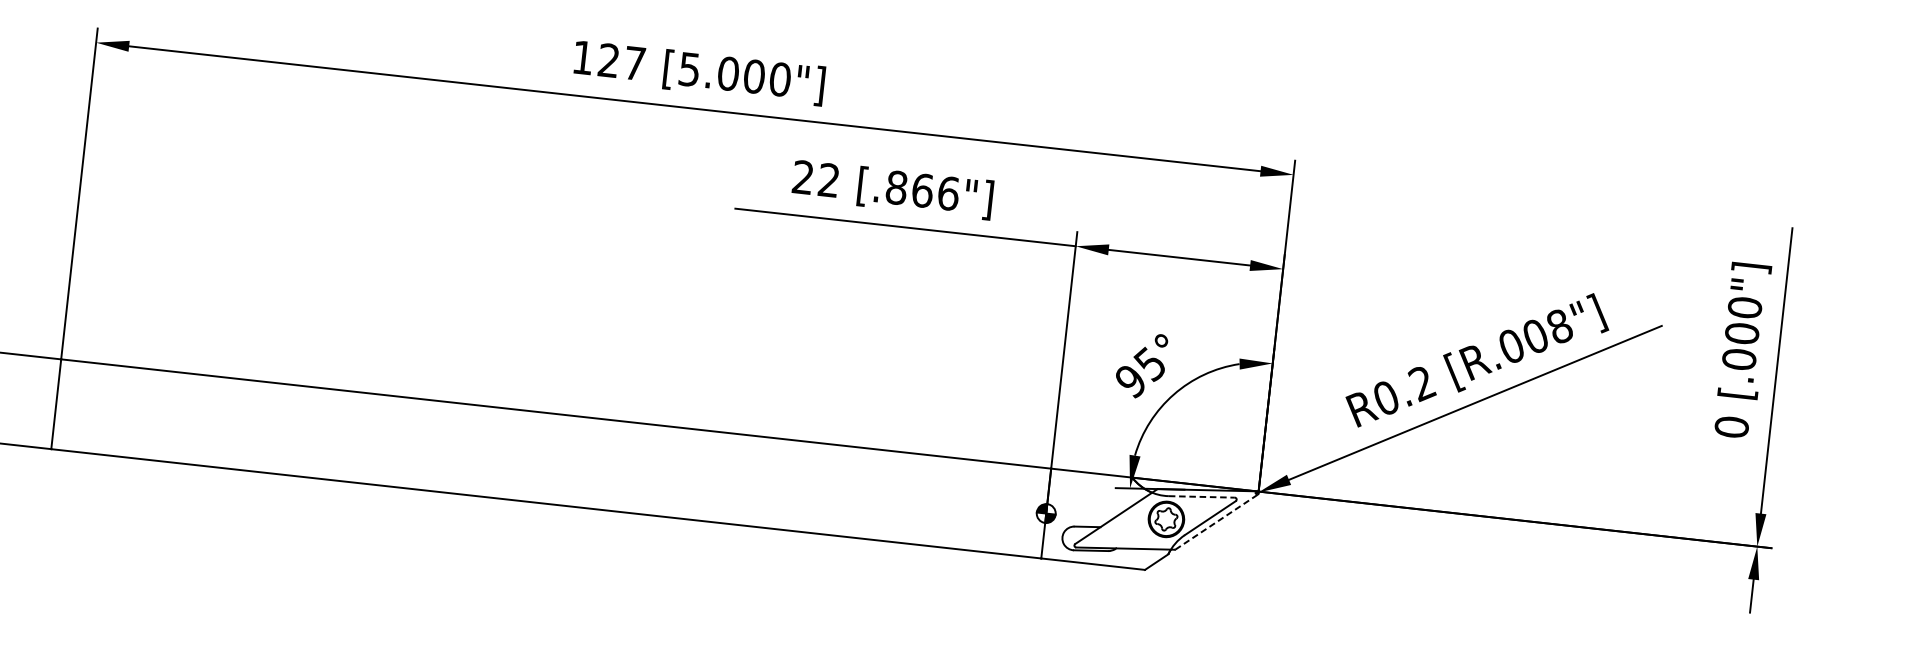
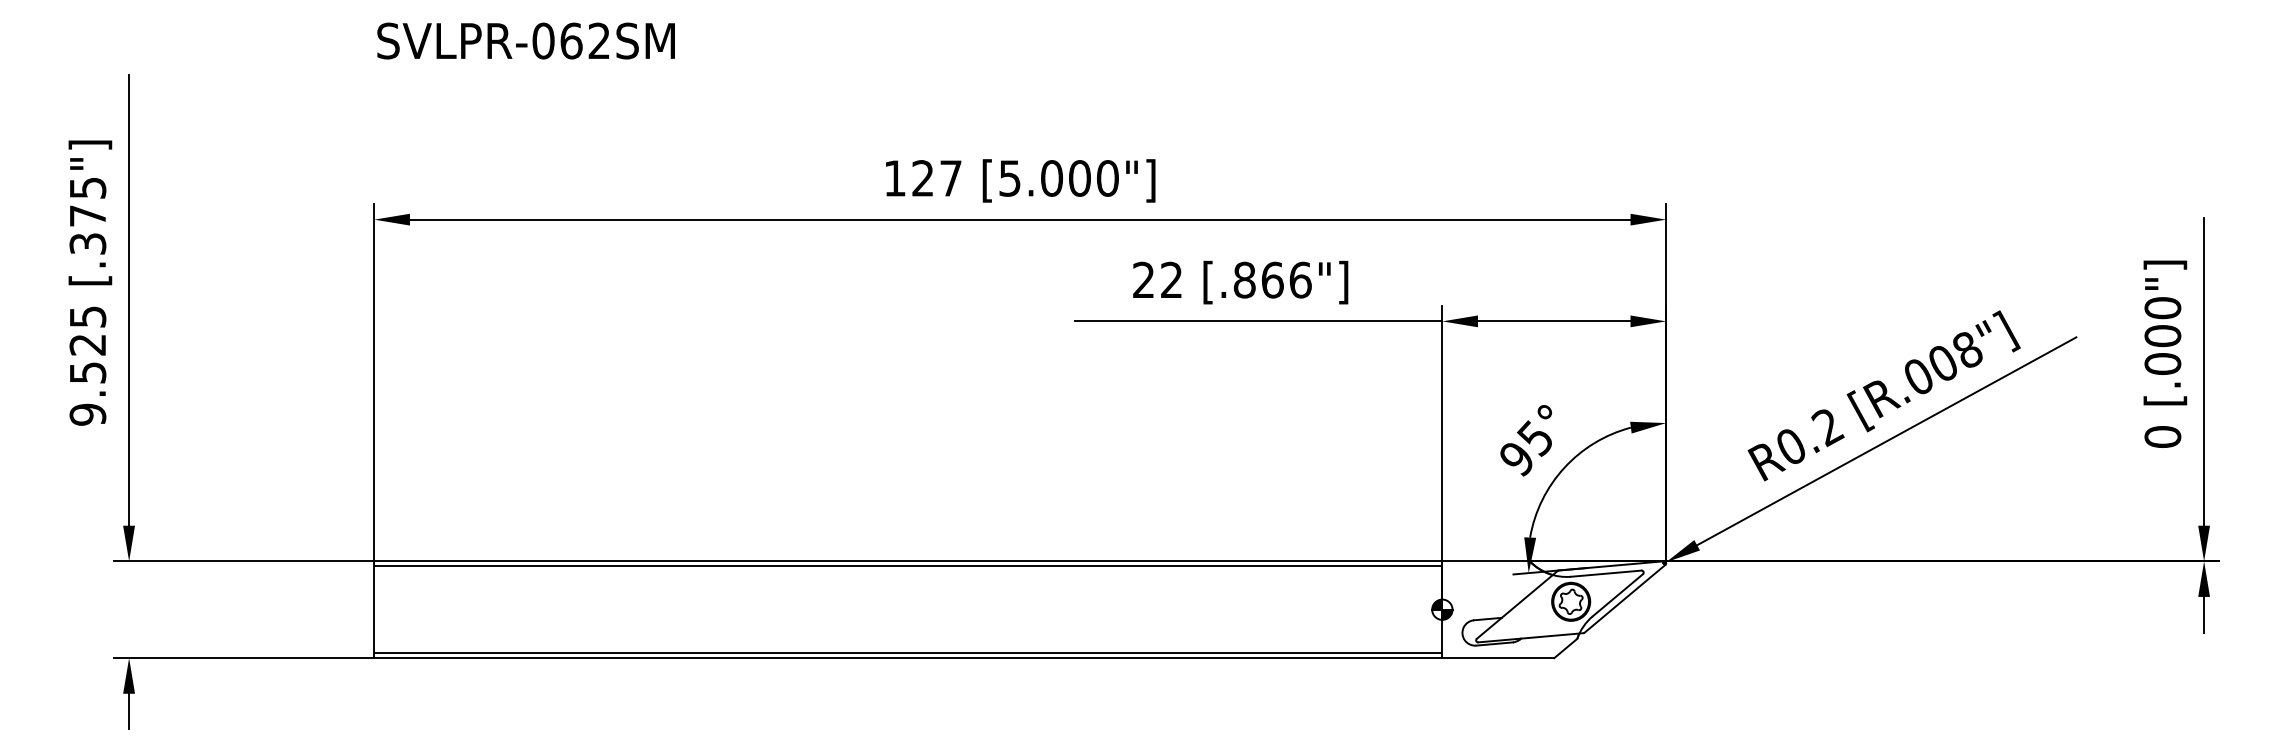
line: (555, 418) -> (908, 566), added
line: (1202, 496) -> (1606, 573), dashed -> solid
line: (546, 499) -> (908, 653), added
line: (1217, 521) -> (1625, 598), dashed -> solid

